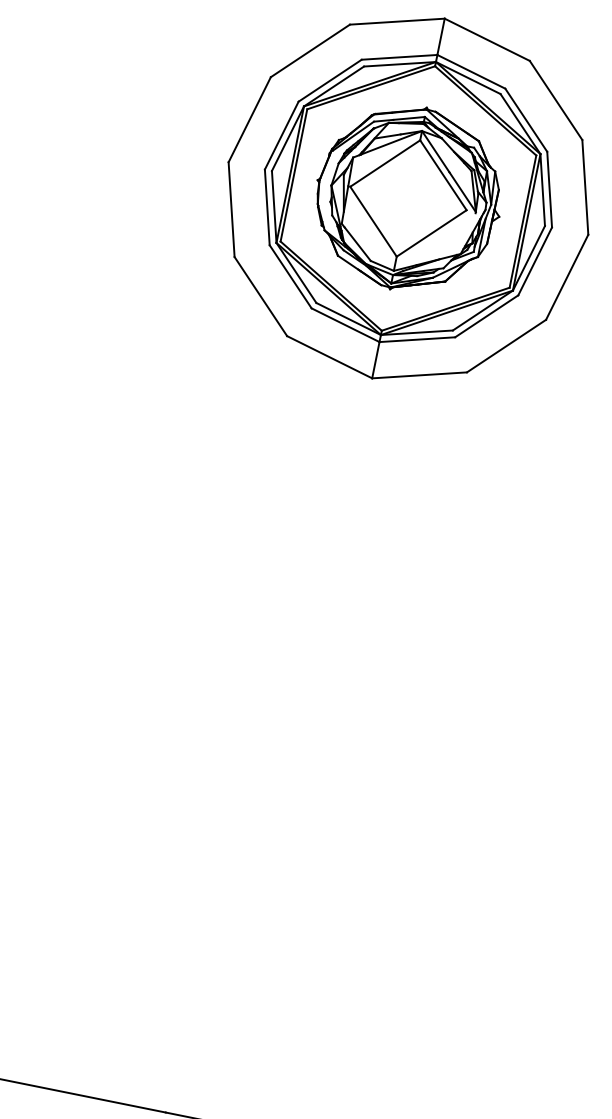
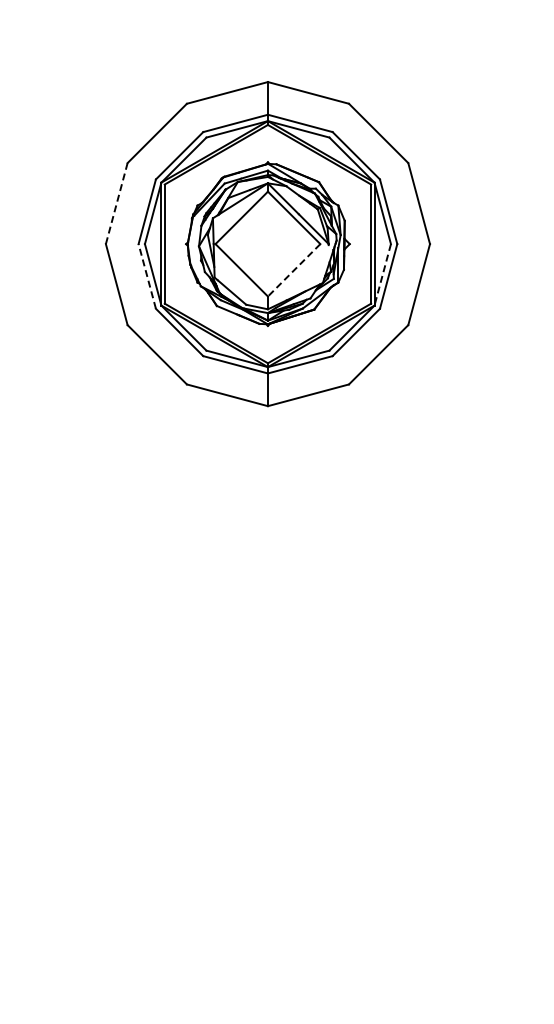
line: (249, 119) -> (116, 203), solid -> dashed
line: (267, 206) -> (147, 275), solid -> dashed
line: (430, 233) -> (293, 270), solid -> dashed
line: (528, 257) -> (382, 274), solid -> dashed

